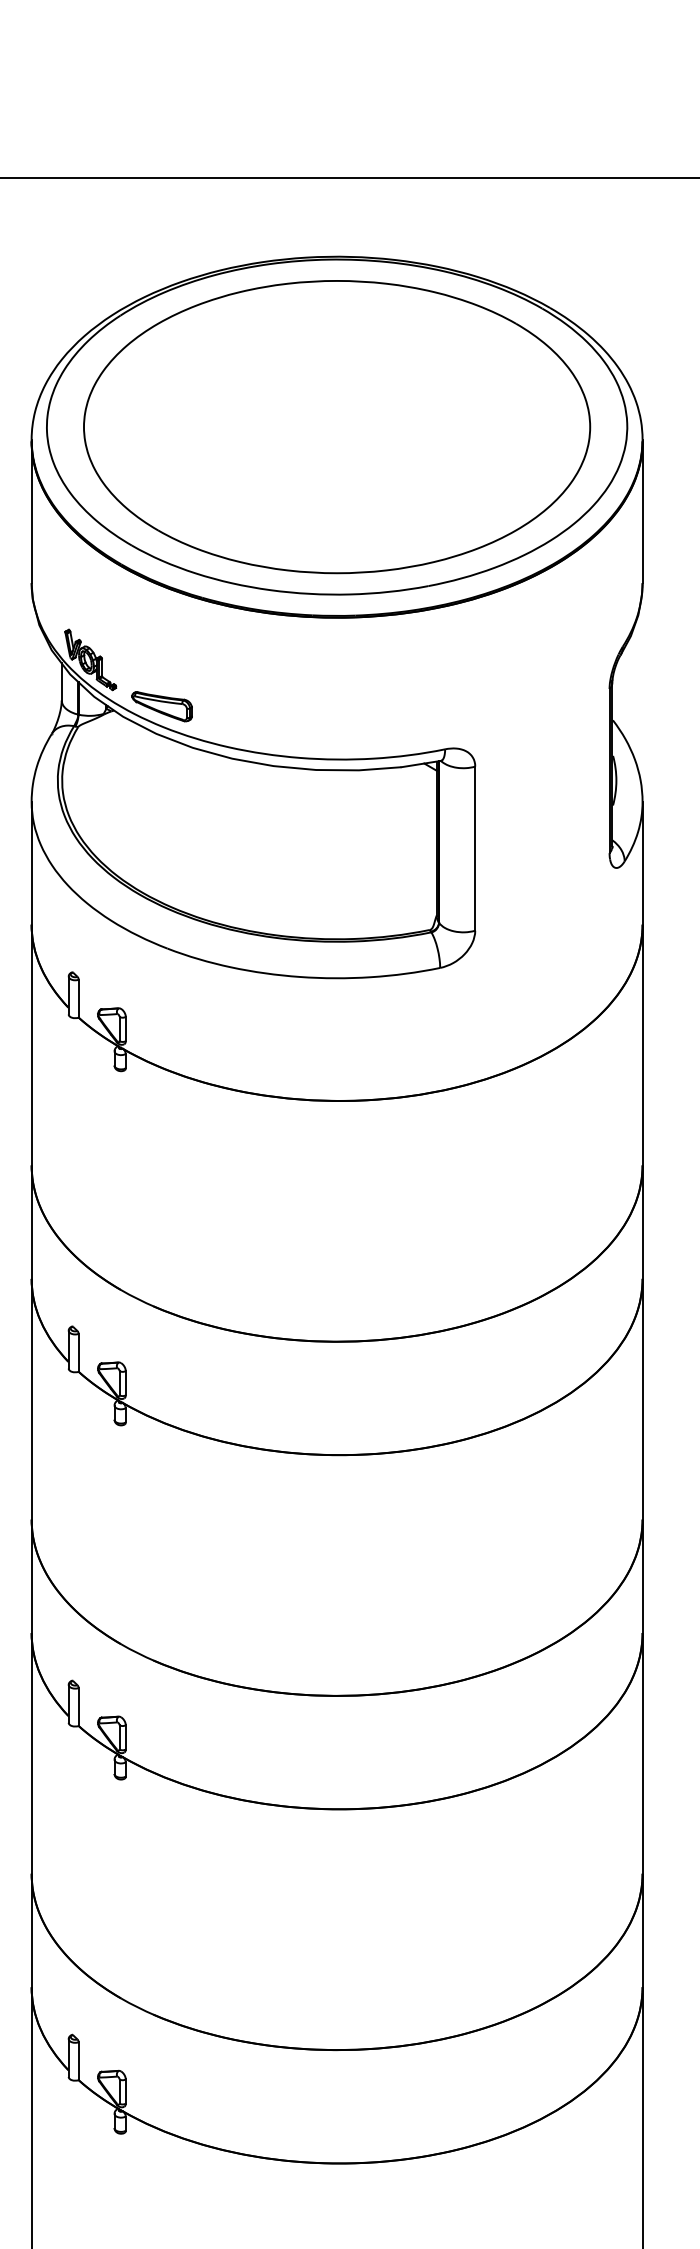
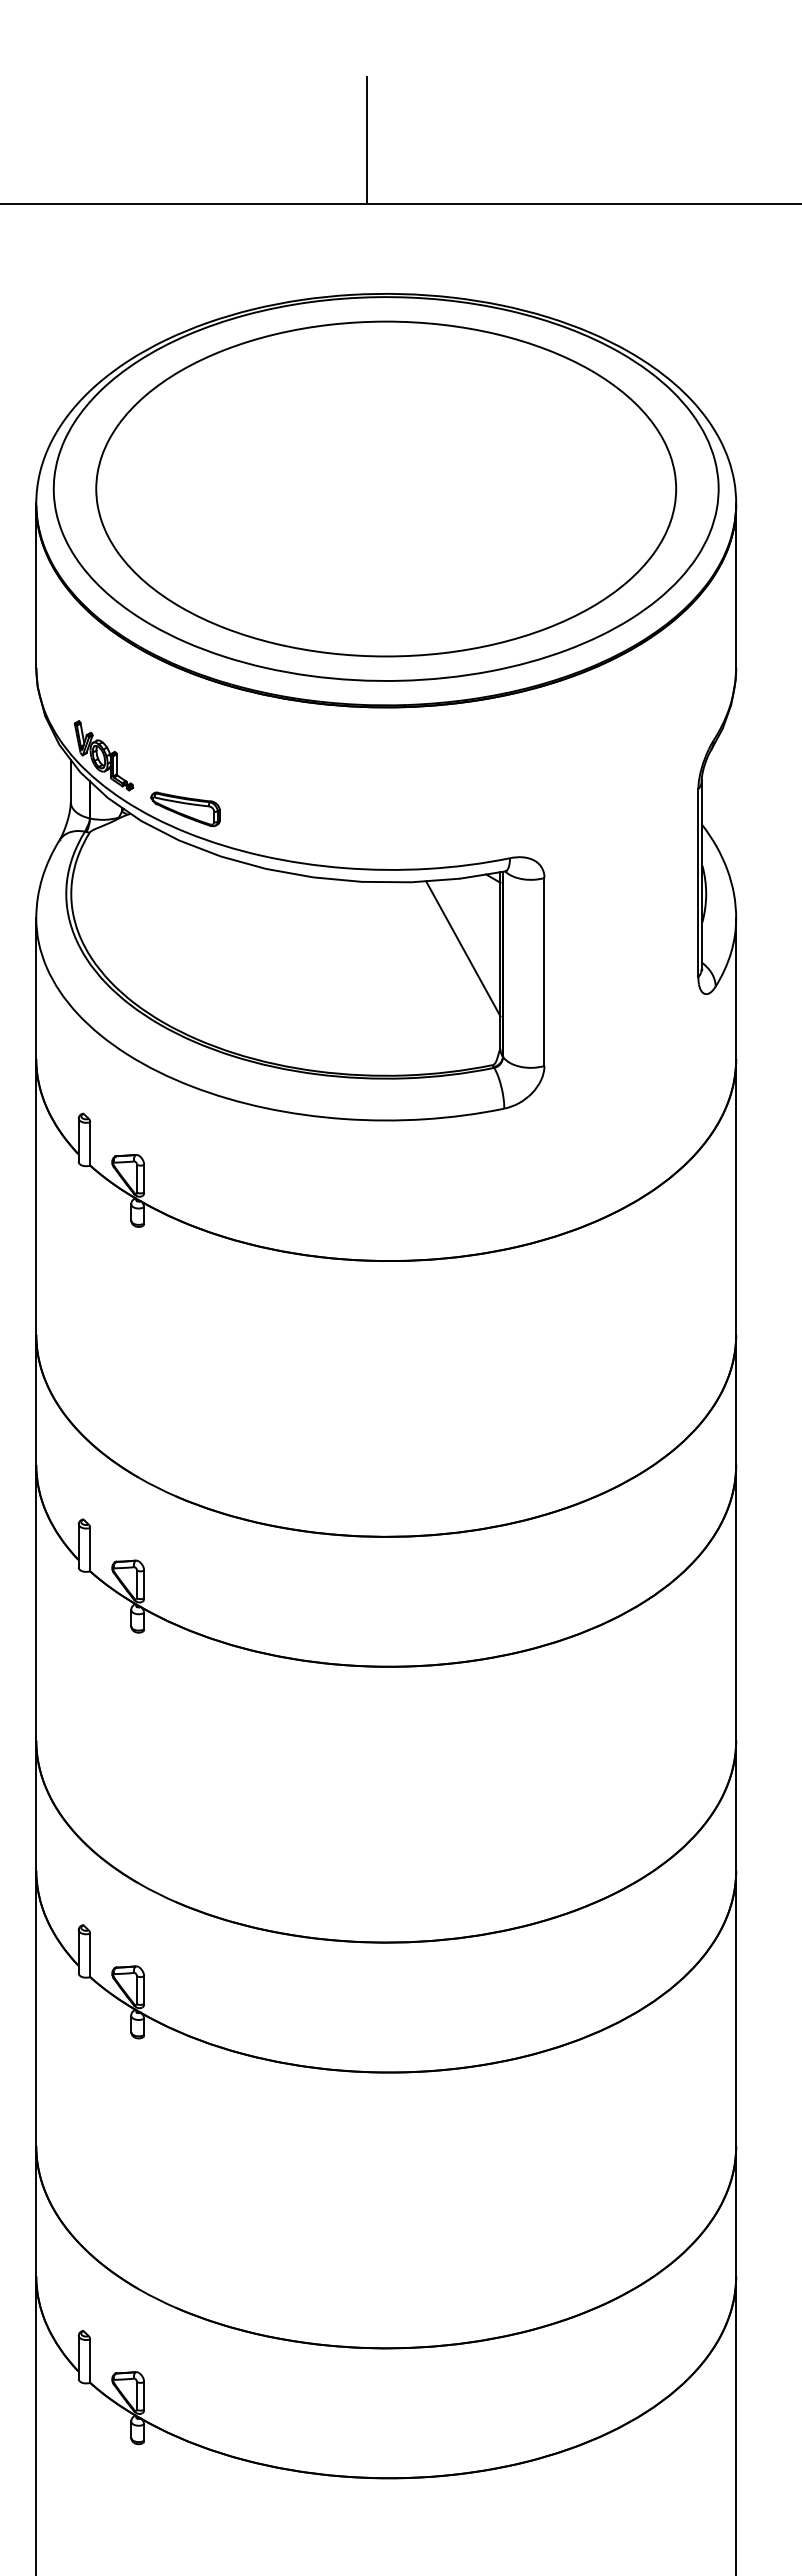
line: (320, 122) -> (367, 140), added
line: (404, 828) -> (463, 948), added

